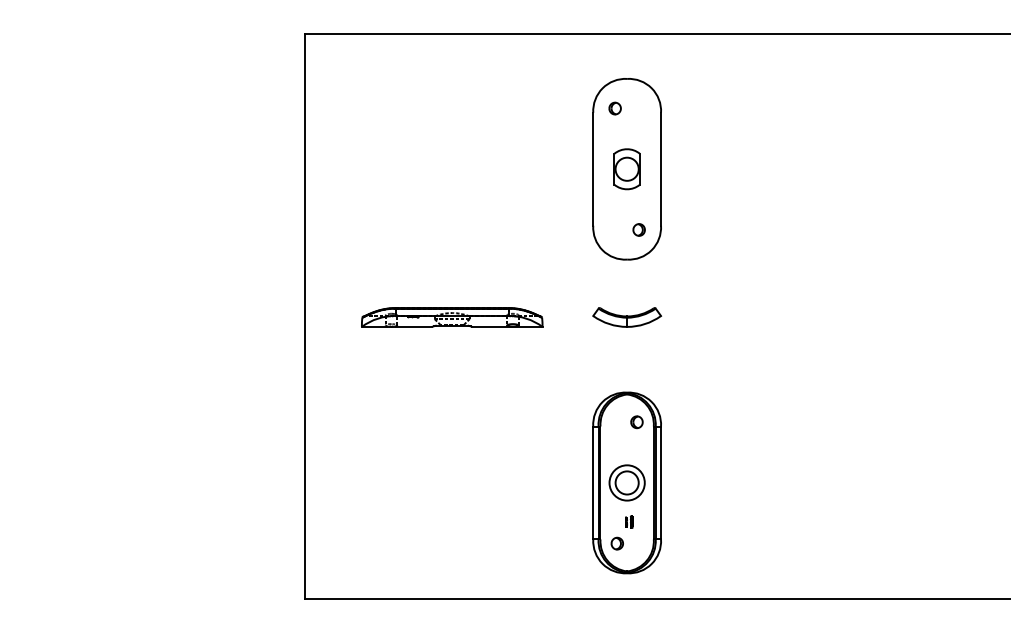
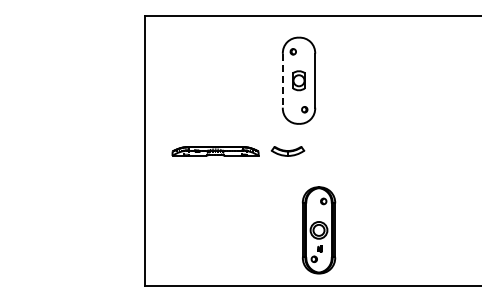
line: (592, 168) -> (282, 80), solid -> dashed
part: (626, 317) -> (287, 151), moved
part: (628, 483) -> (319, 230), moved

